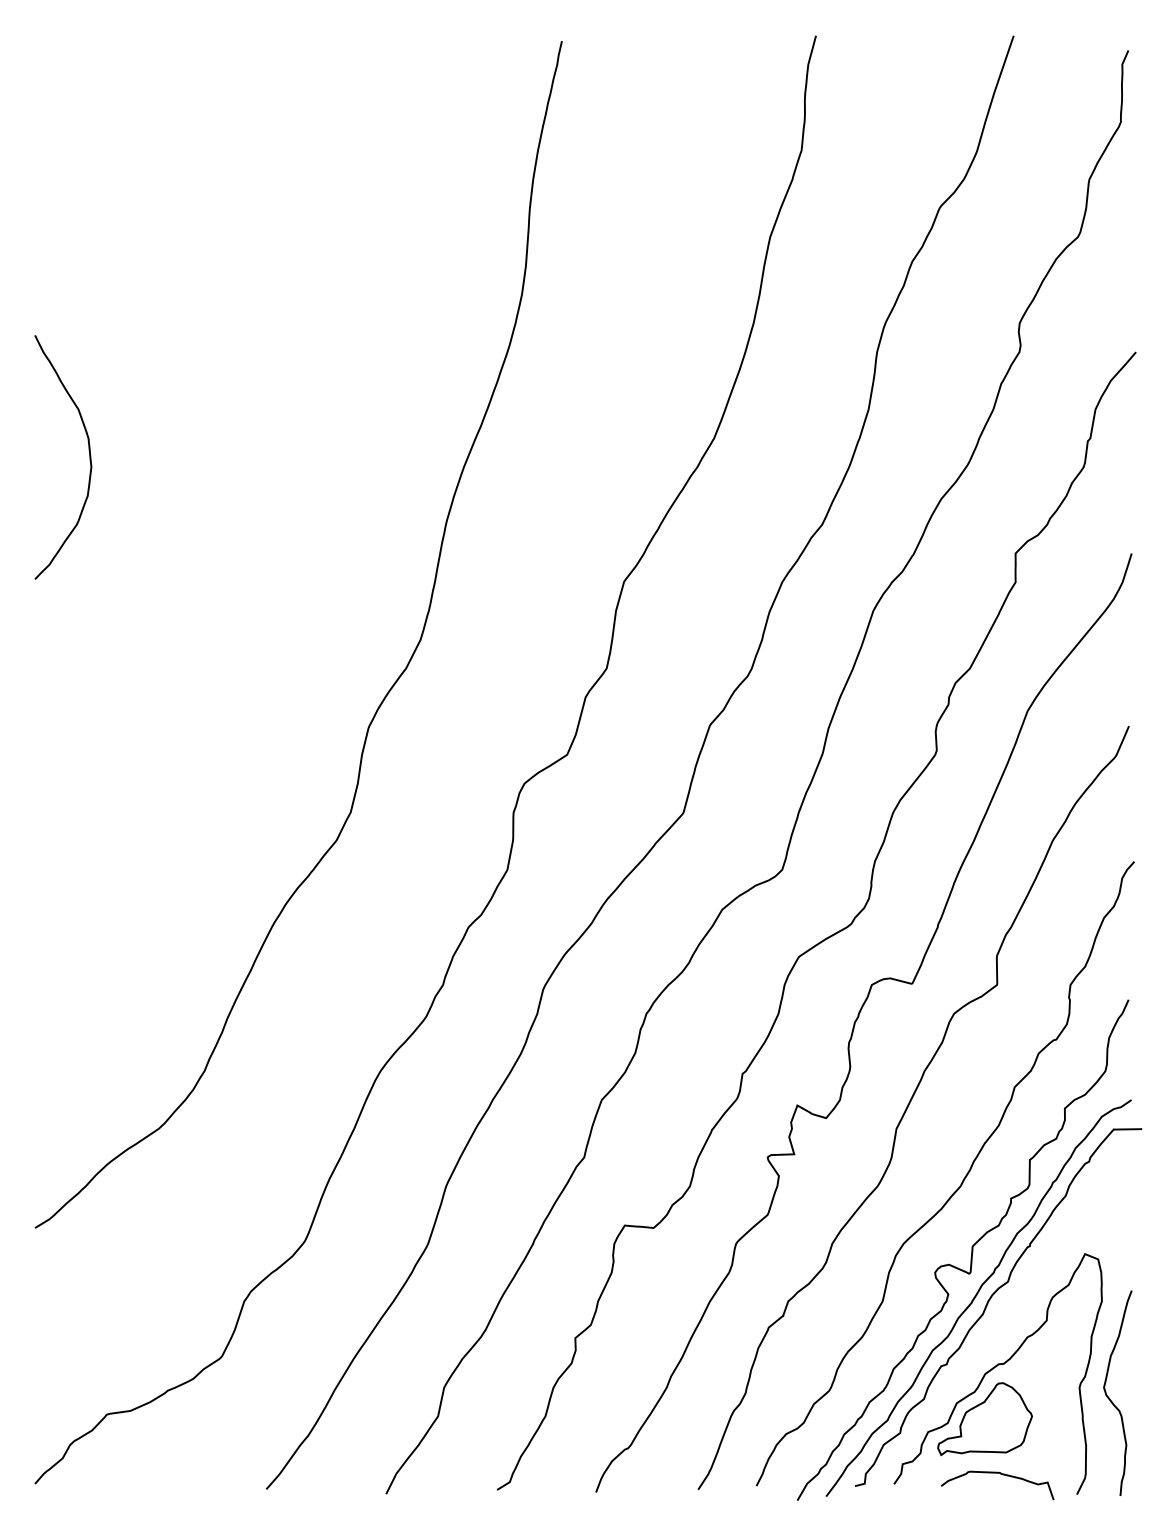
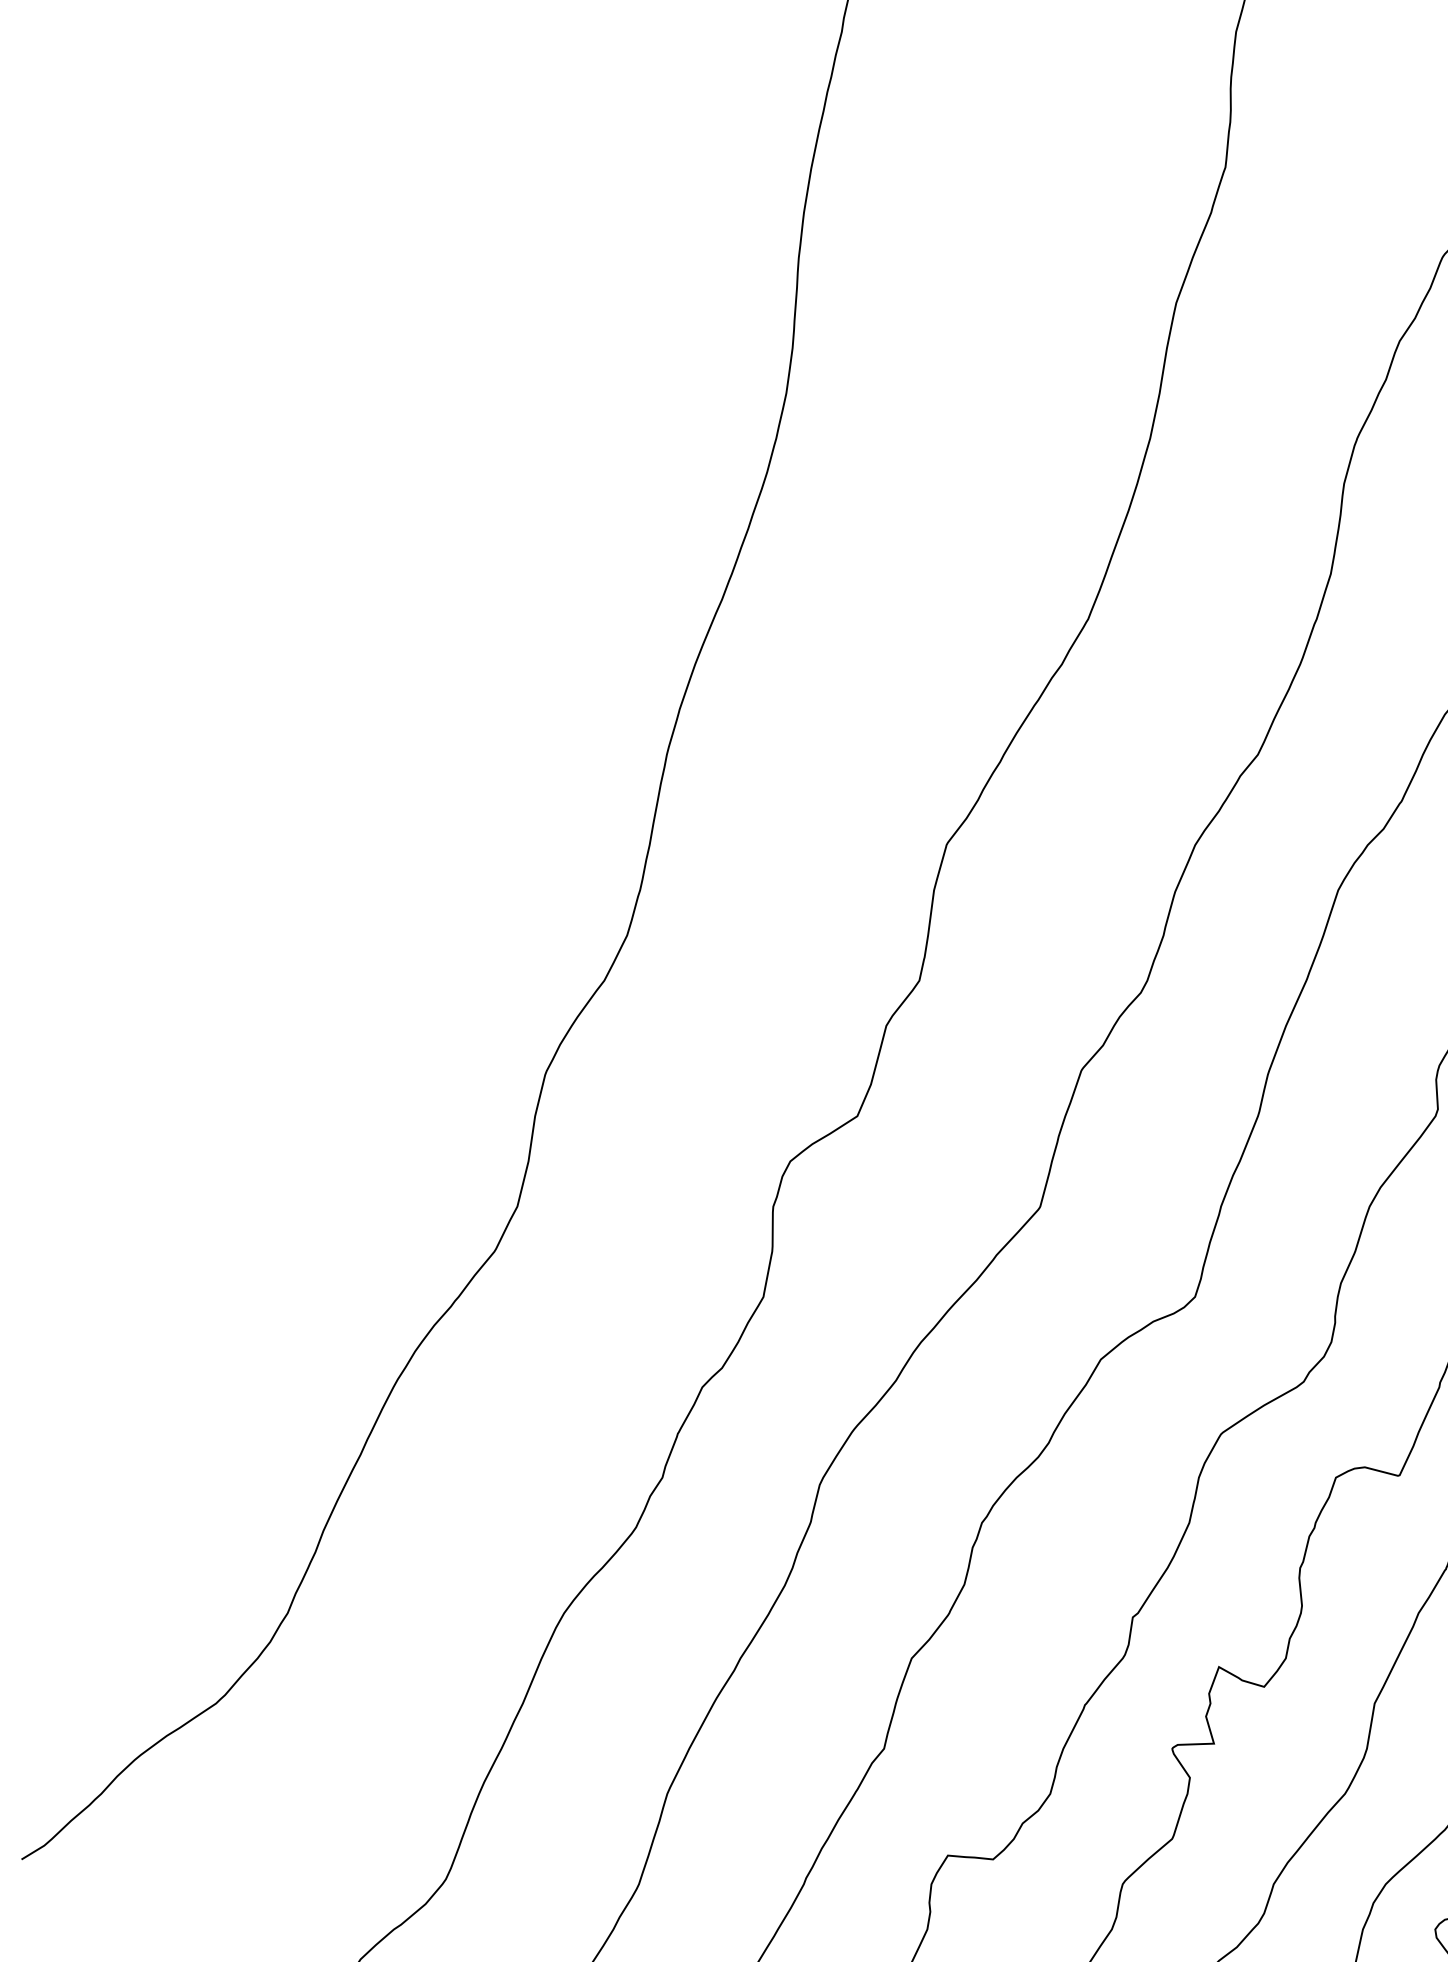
curve: (88, 450) -> (105, 638), removed

